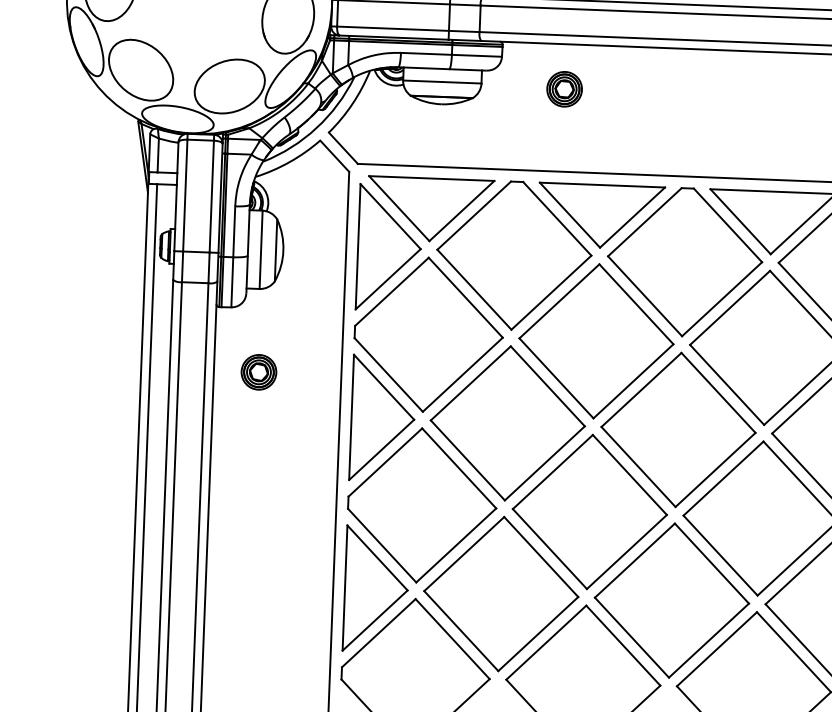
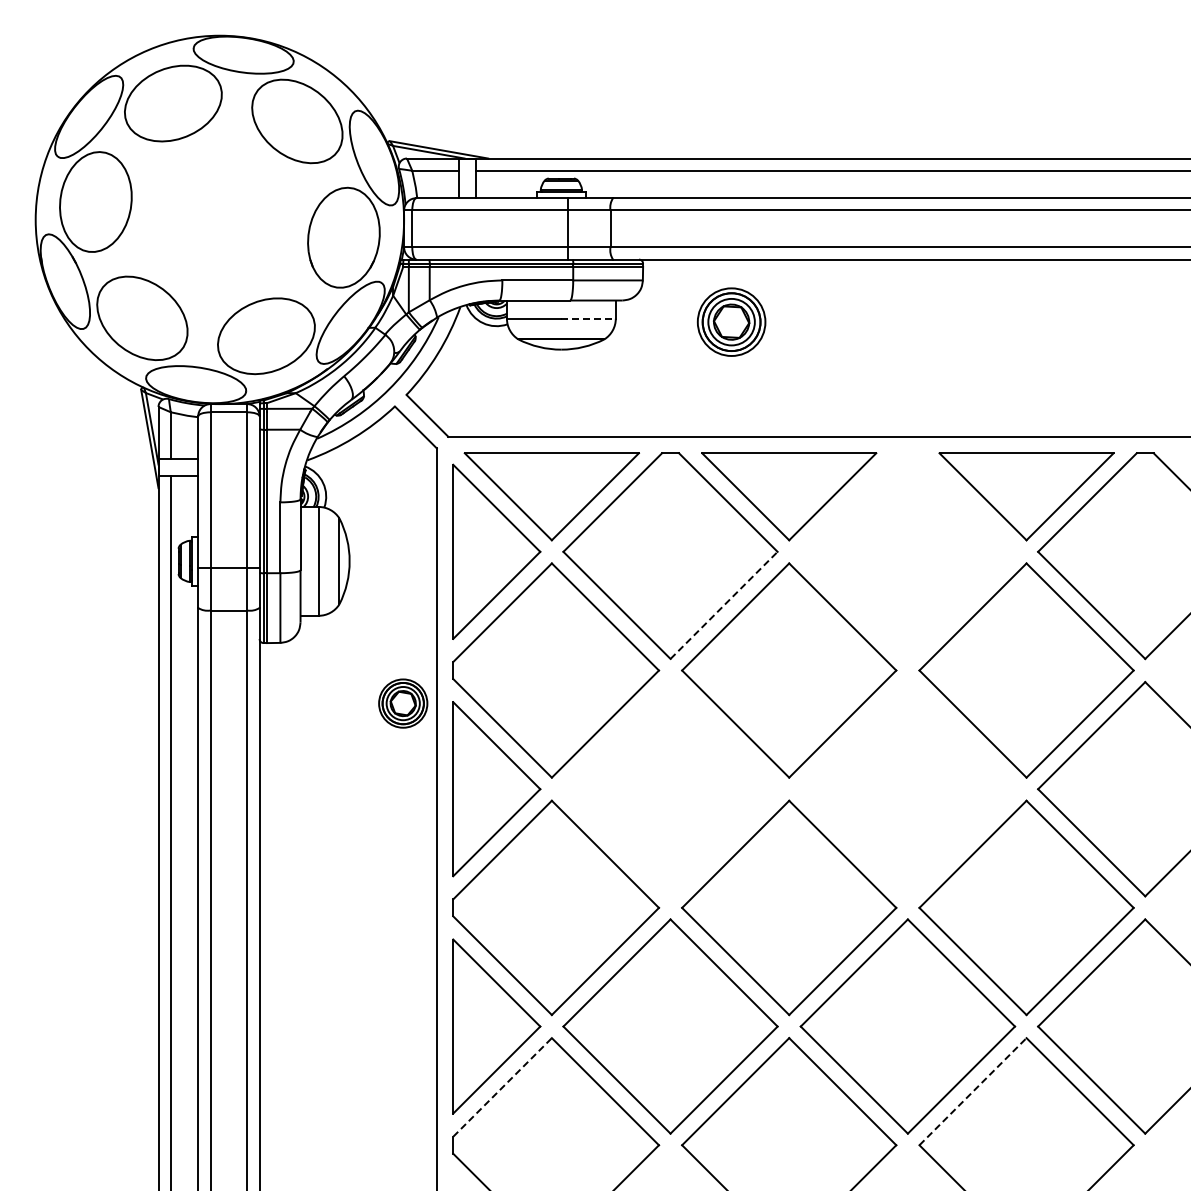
line: (462, 82) -> (589, 318), solid -> dashed
part: (564, 89) -> (731, 322), size x1.4
part: (684, 262) -> (907, 556), removed
line: (551, 292) -> (724, 605), solid -> dashed
part: (259, 372) -> (403, 703), moved
part: (507, 423) -> (670, 789), removed
part: (678, 430) -> (907, 789), removed
line: (378, 633) -> (502, 1087), solid -> dashed
line: (717, 649) -> (973, 1091), solid -> dashed

